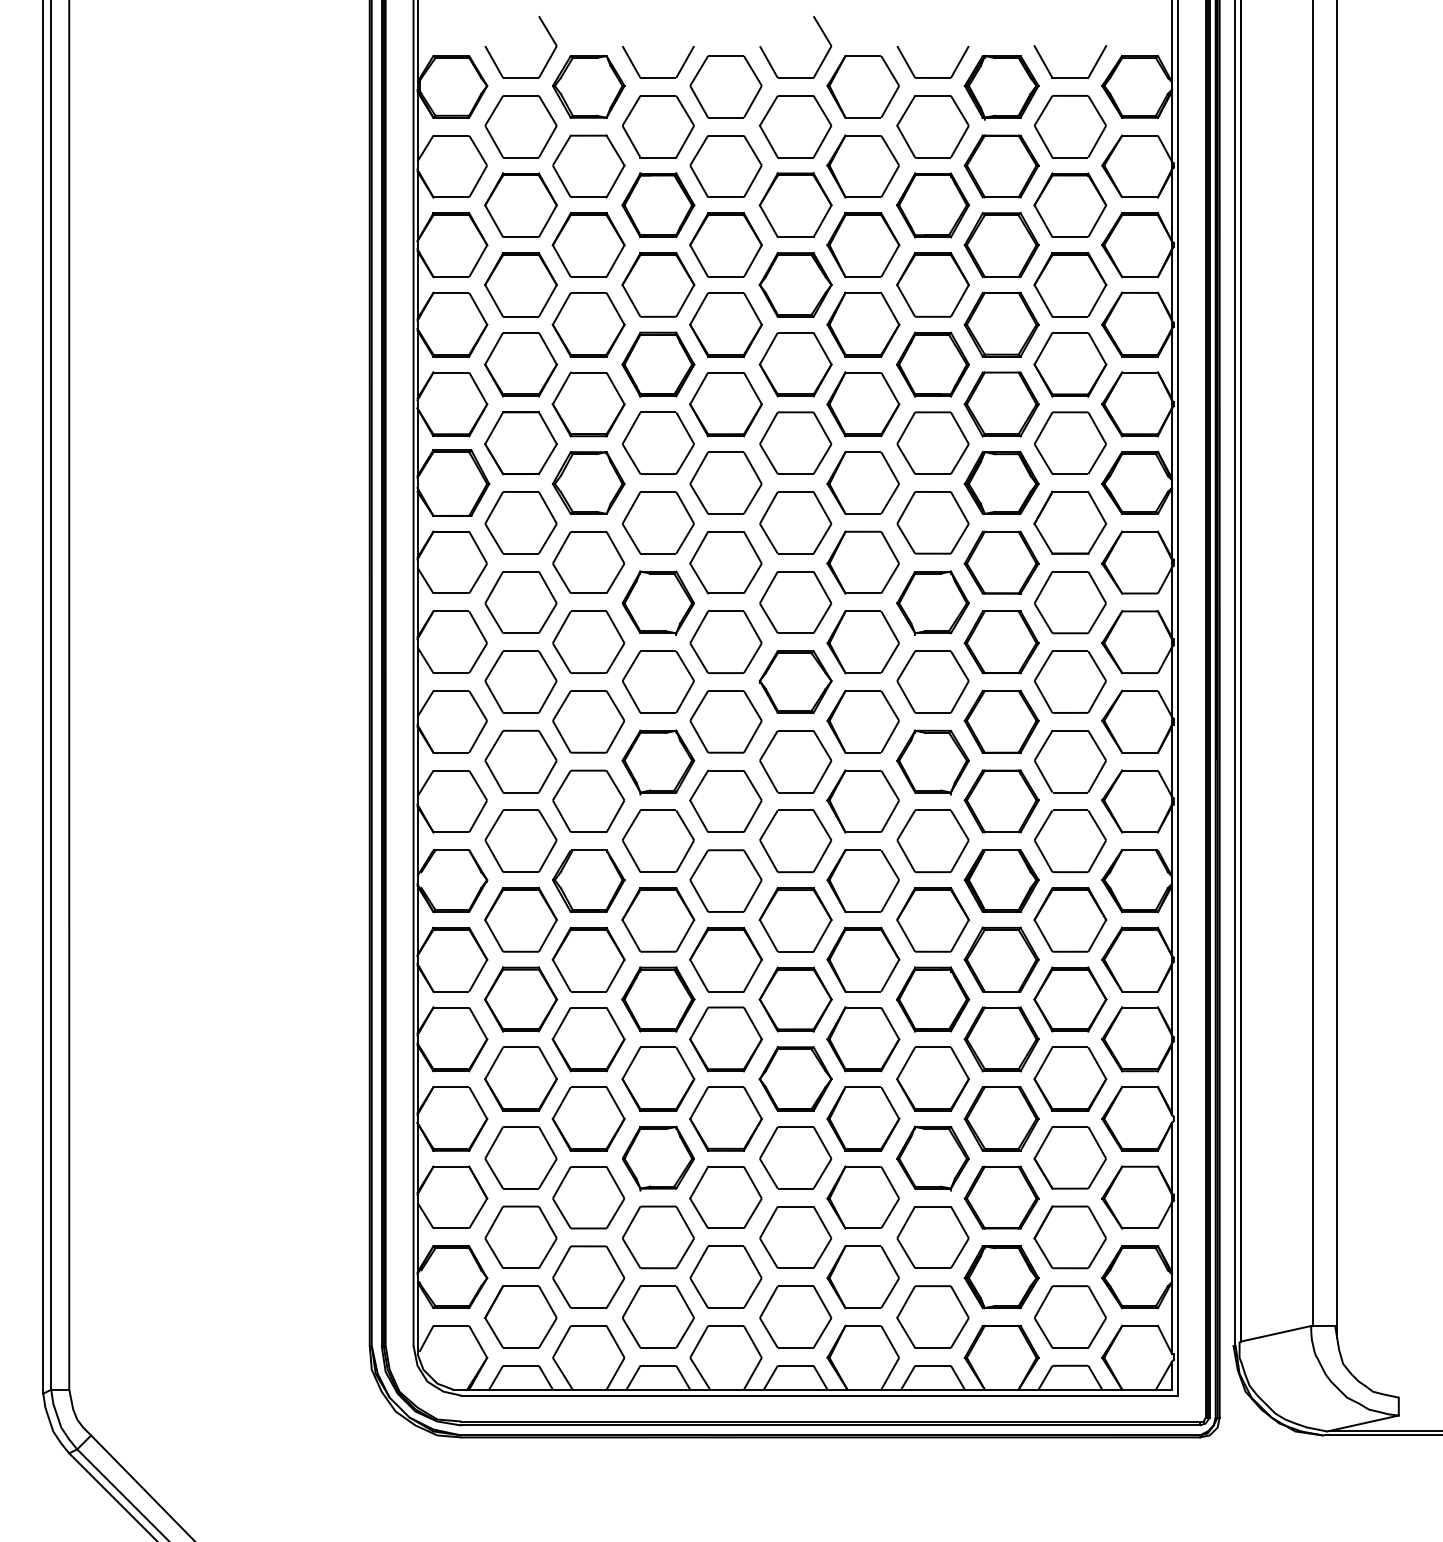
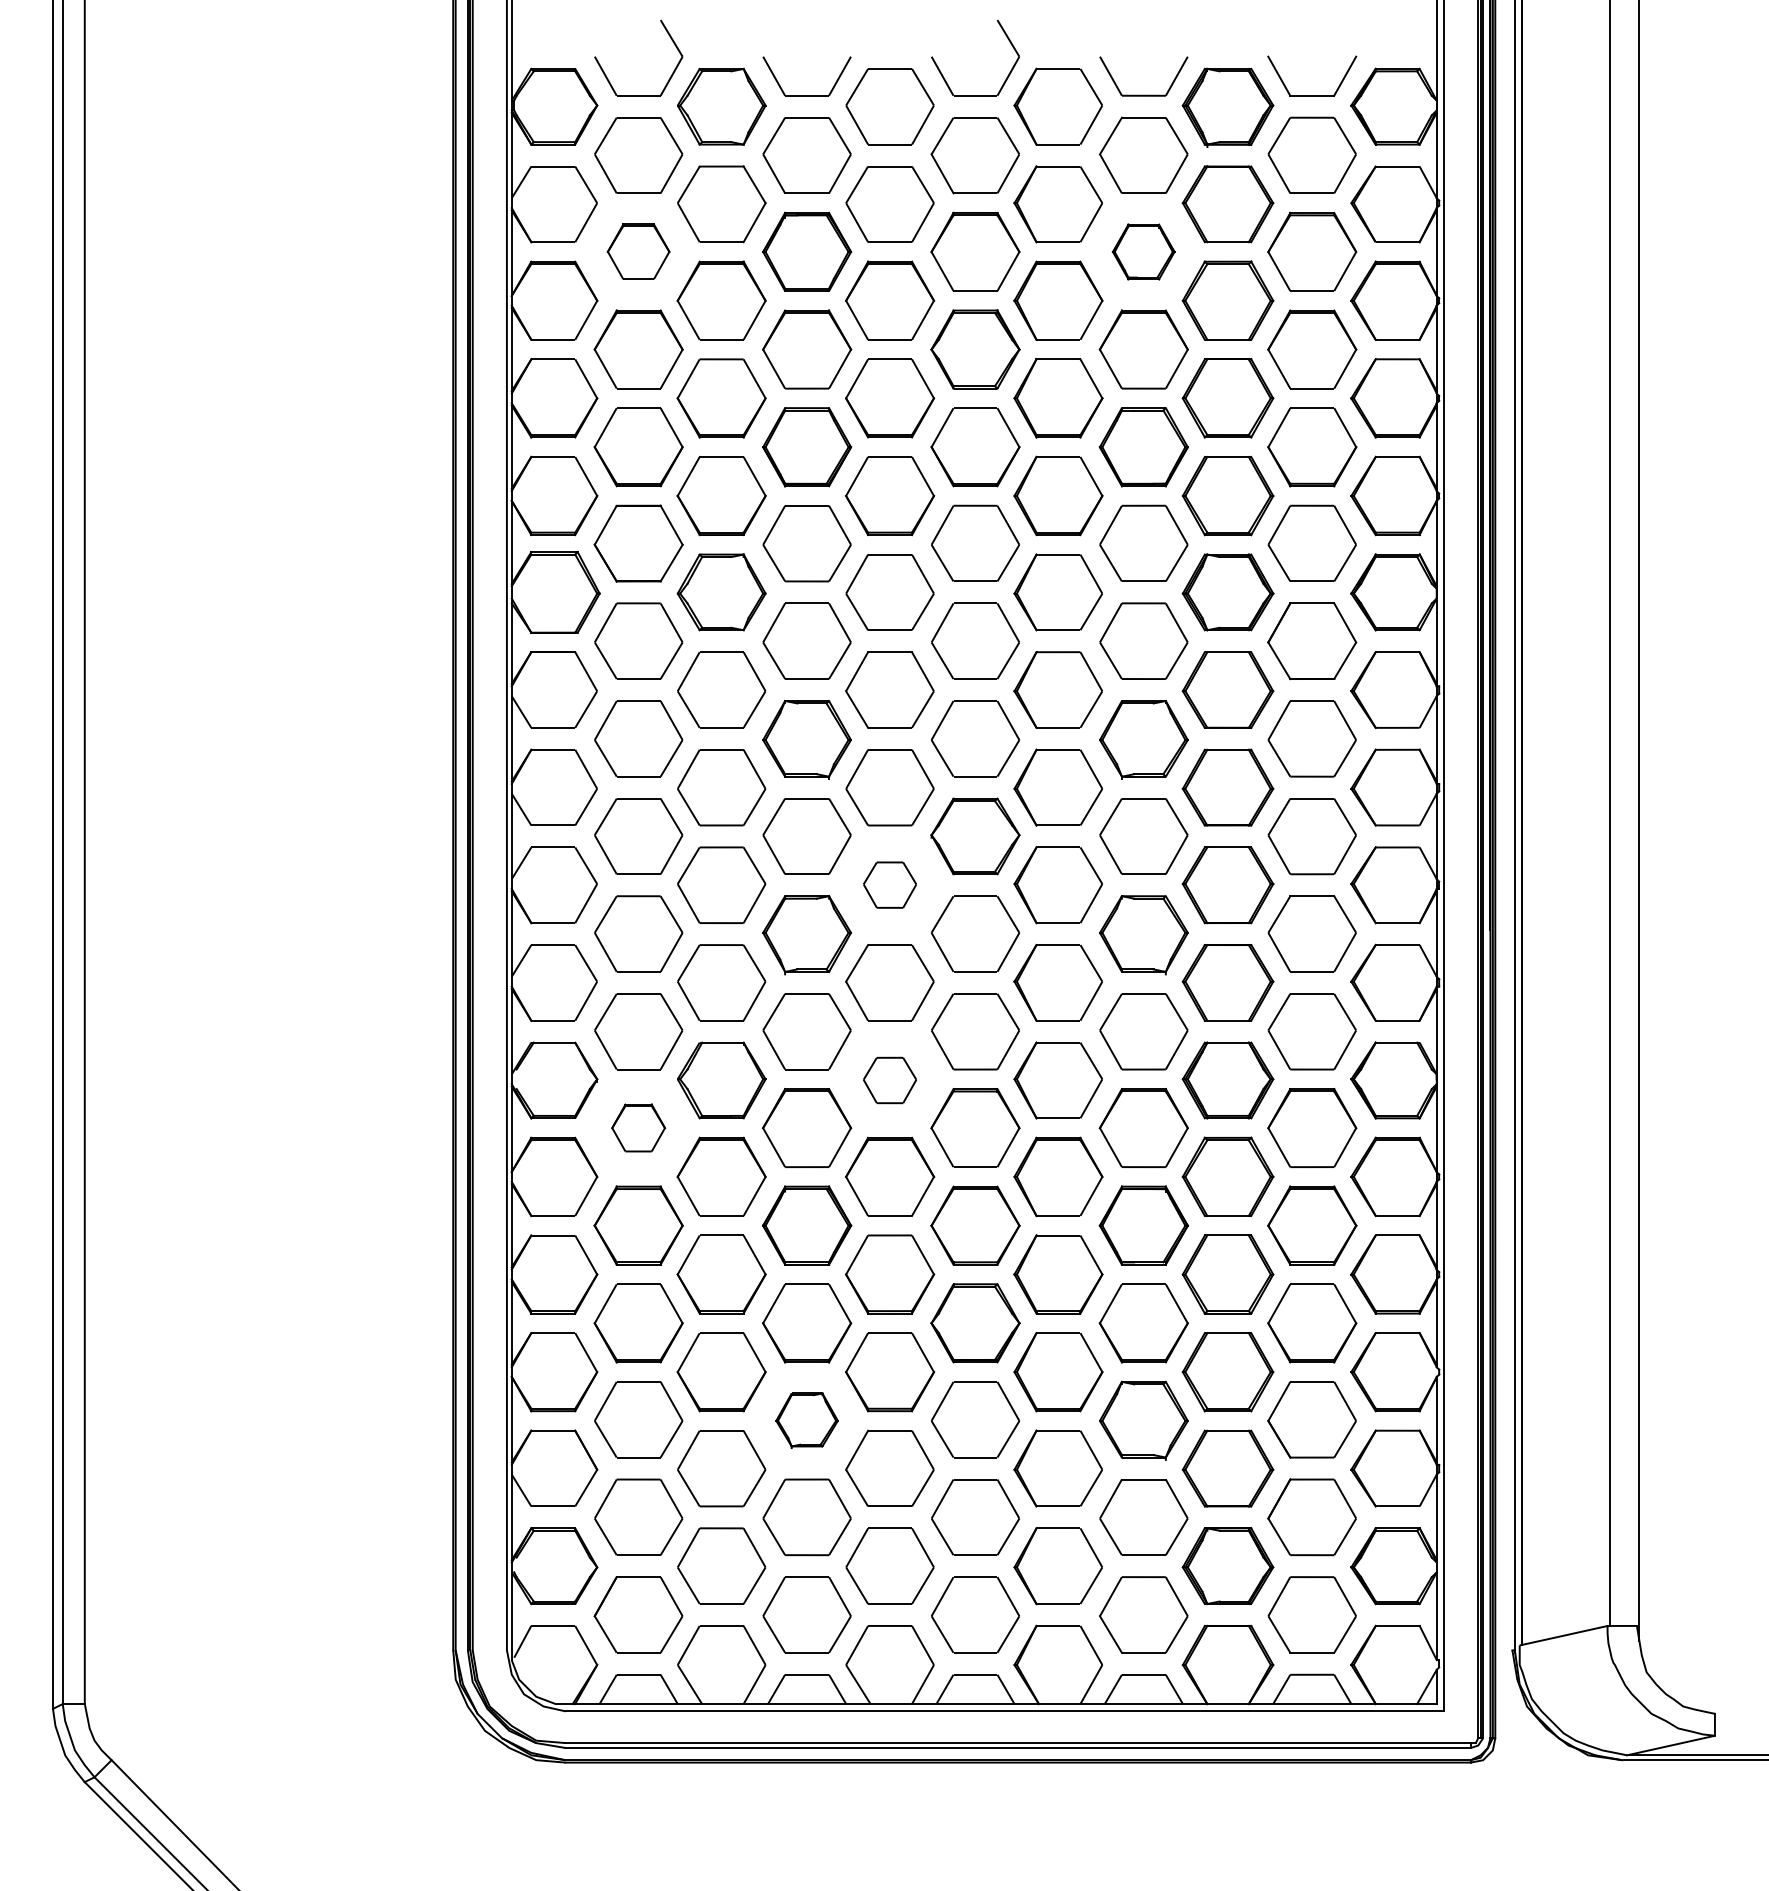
part: (520, 204) -> (638, 251), size x0.7
part: (932, 204) -> (1143, 251), size x0.7
part: (725, 721) -> (889, 884), size x0.6
part: (725, 881) -> (889, 1080), size x0.6
part: (520, 919) -> (638, 1127), size x0.6
part: (657, 1158) -> (806, 1420), size x0.7

